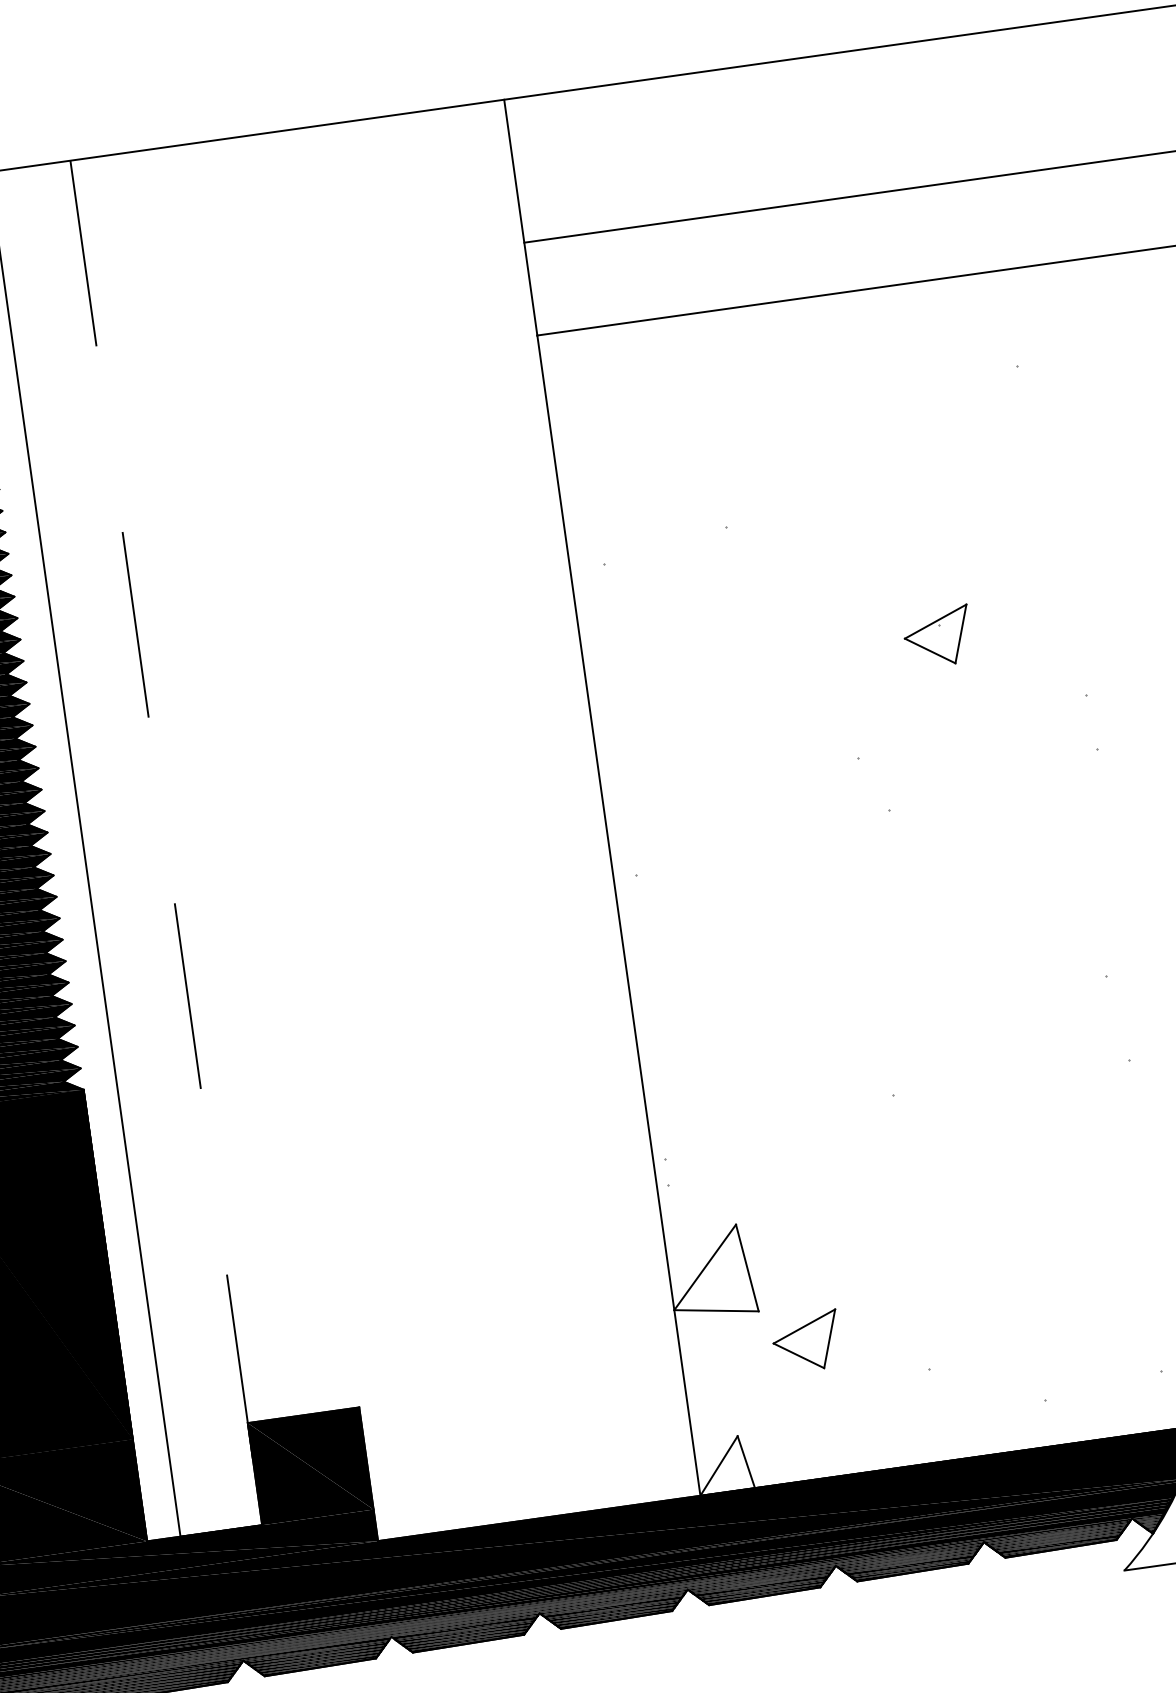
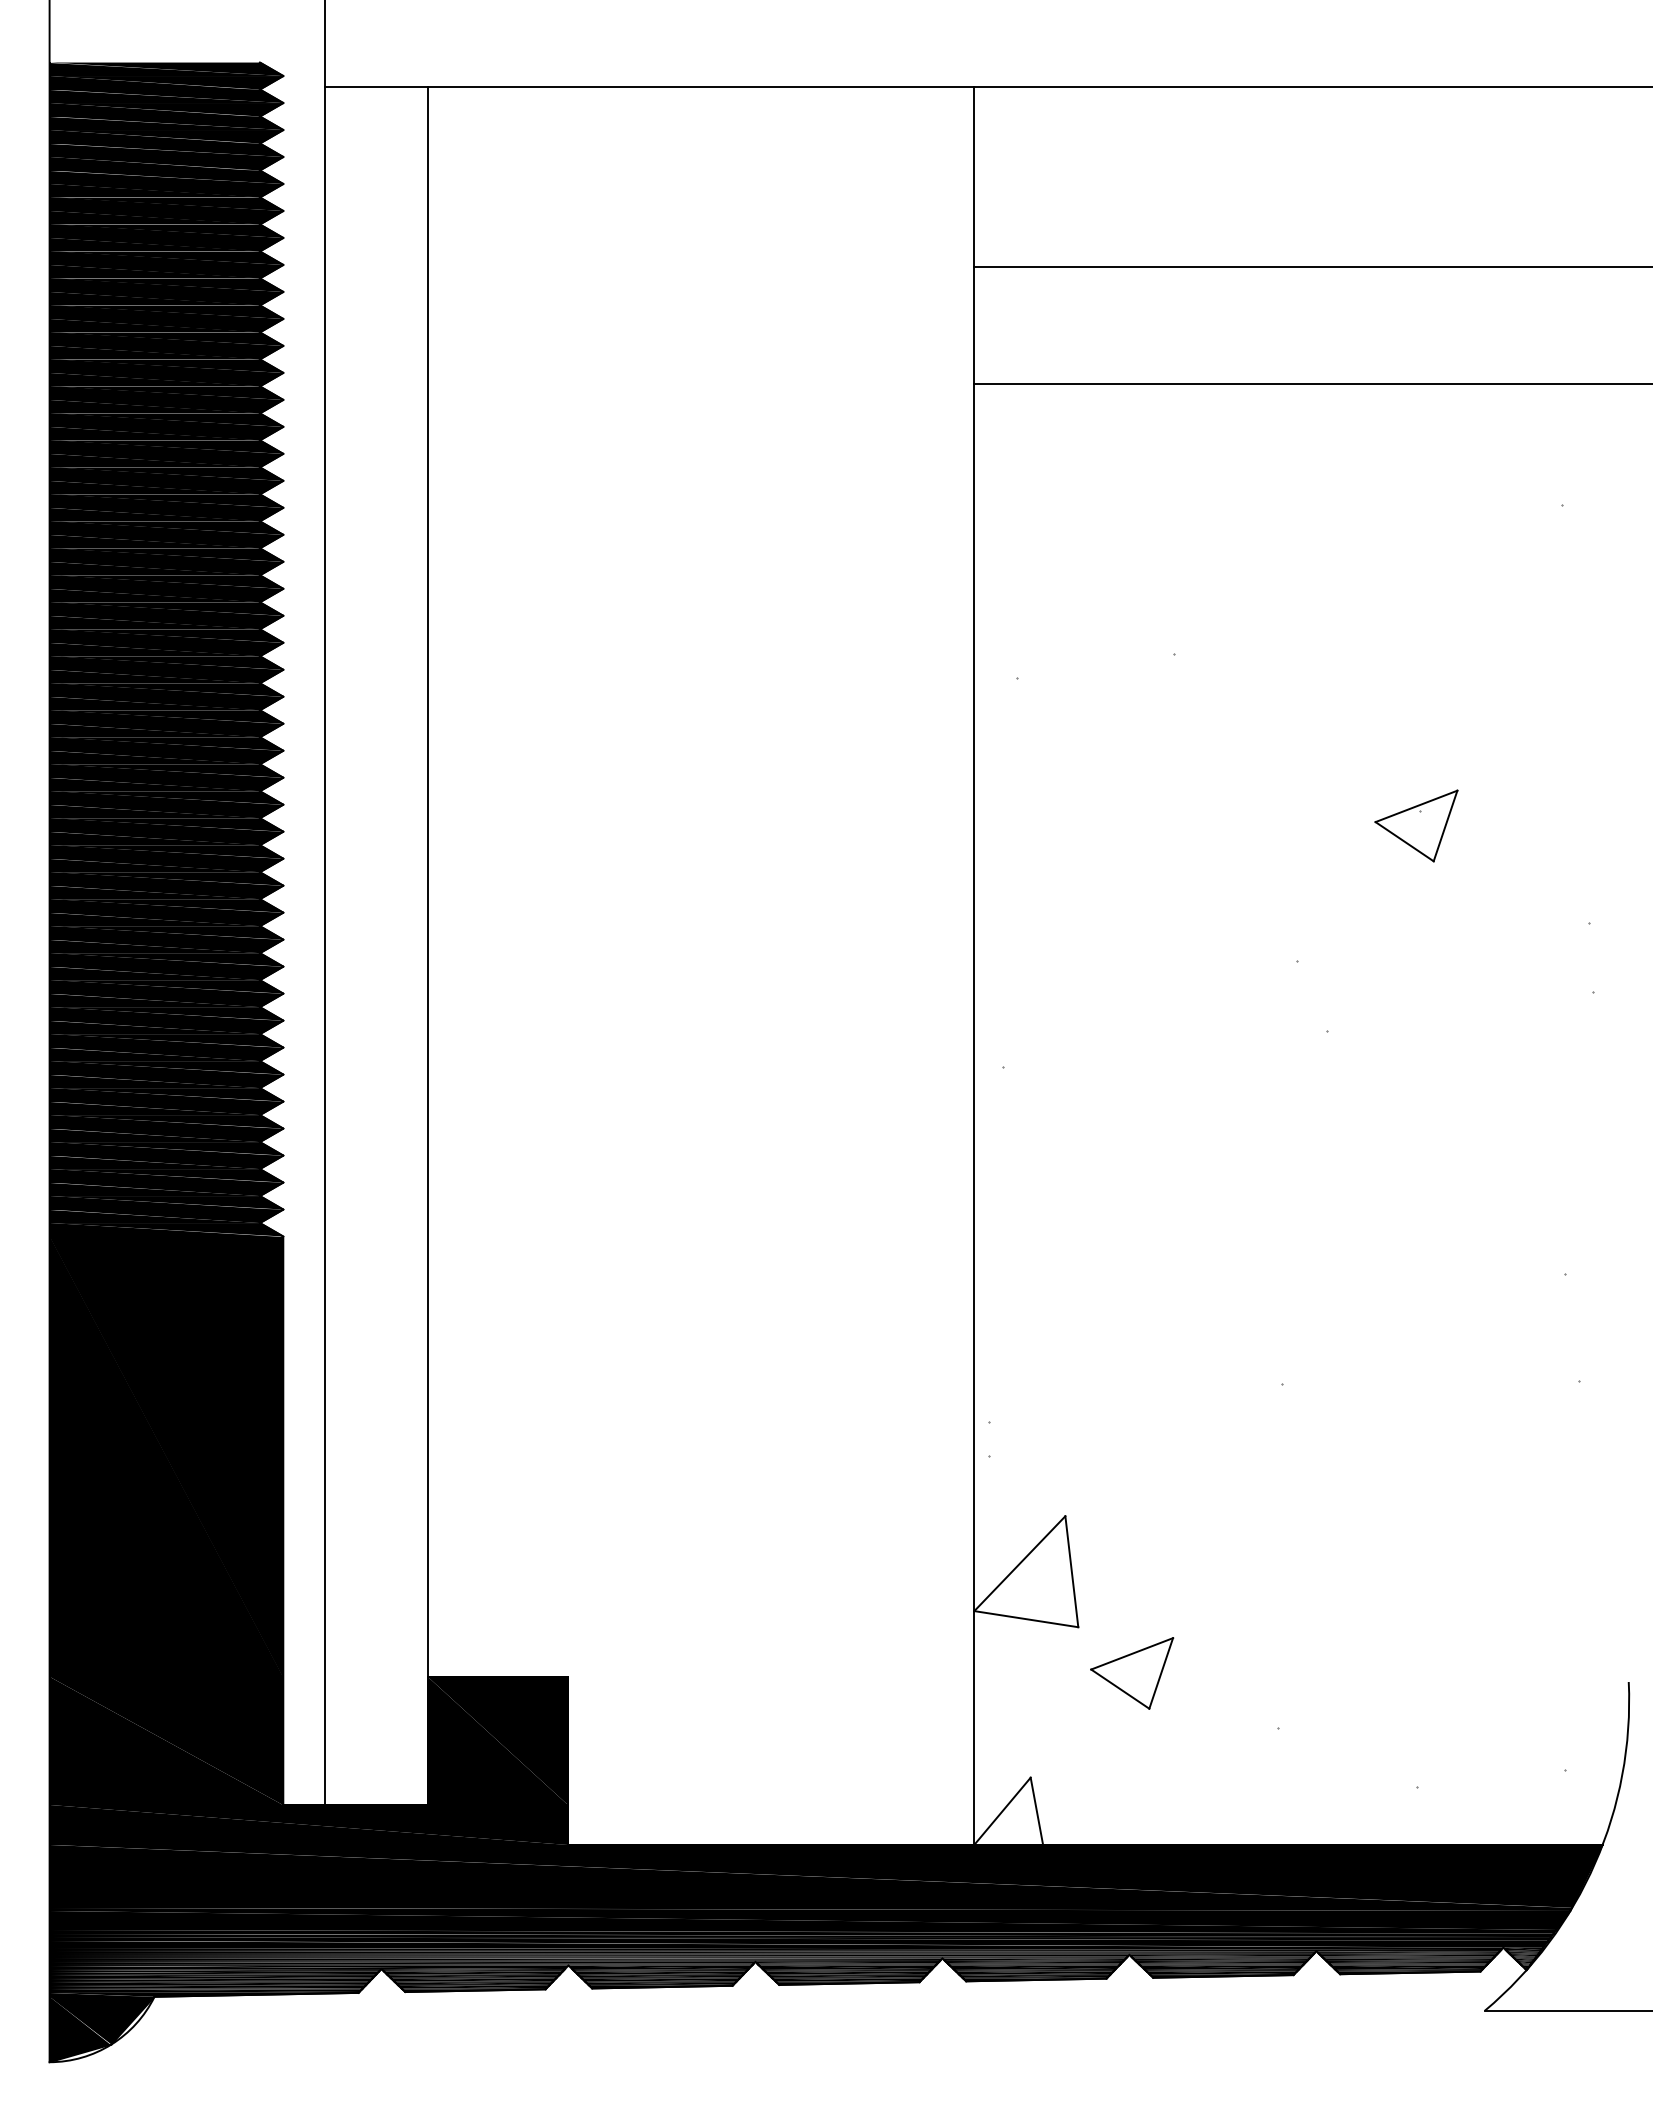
line: (166, 843) -> (428, 946), dashed -> solid

